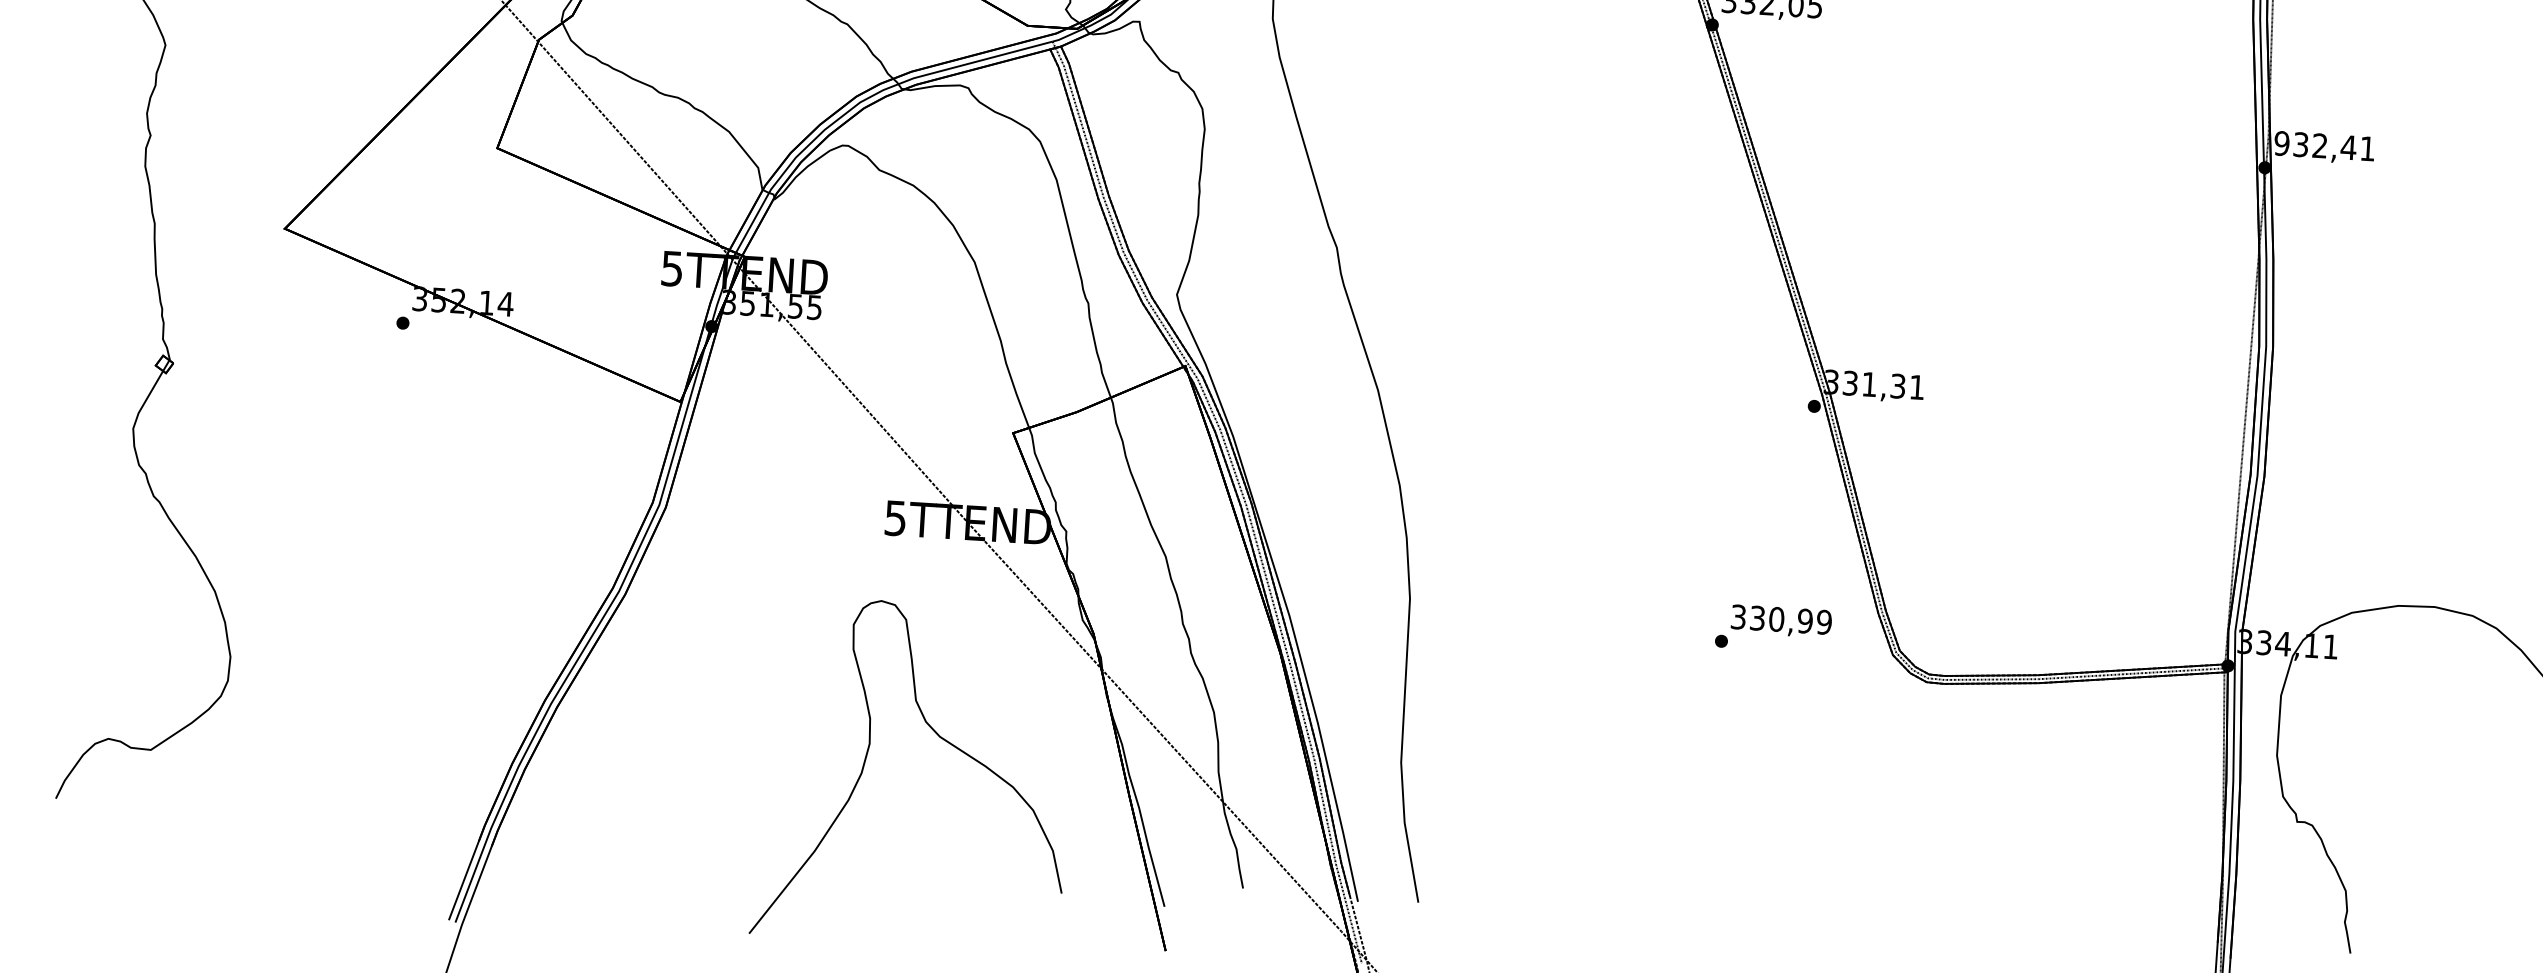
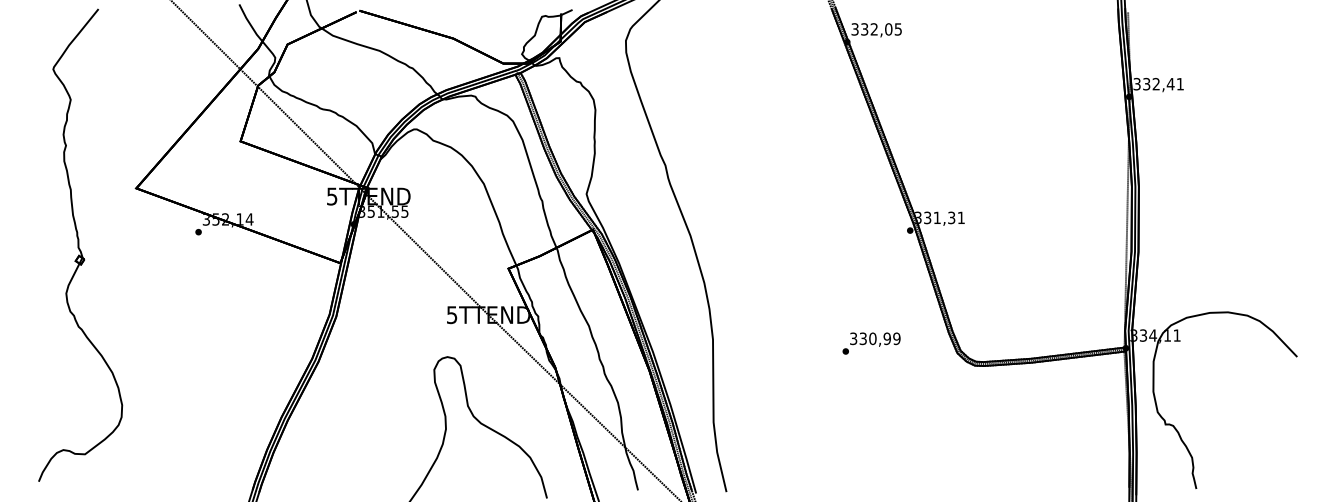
text: (2280, 144) -> (1136, 84), 932,41 -> 332,41
text: (1773, 628) -> (871, 343), moved

